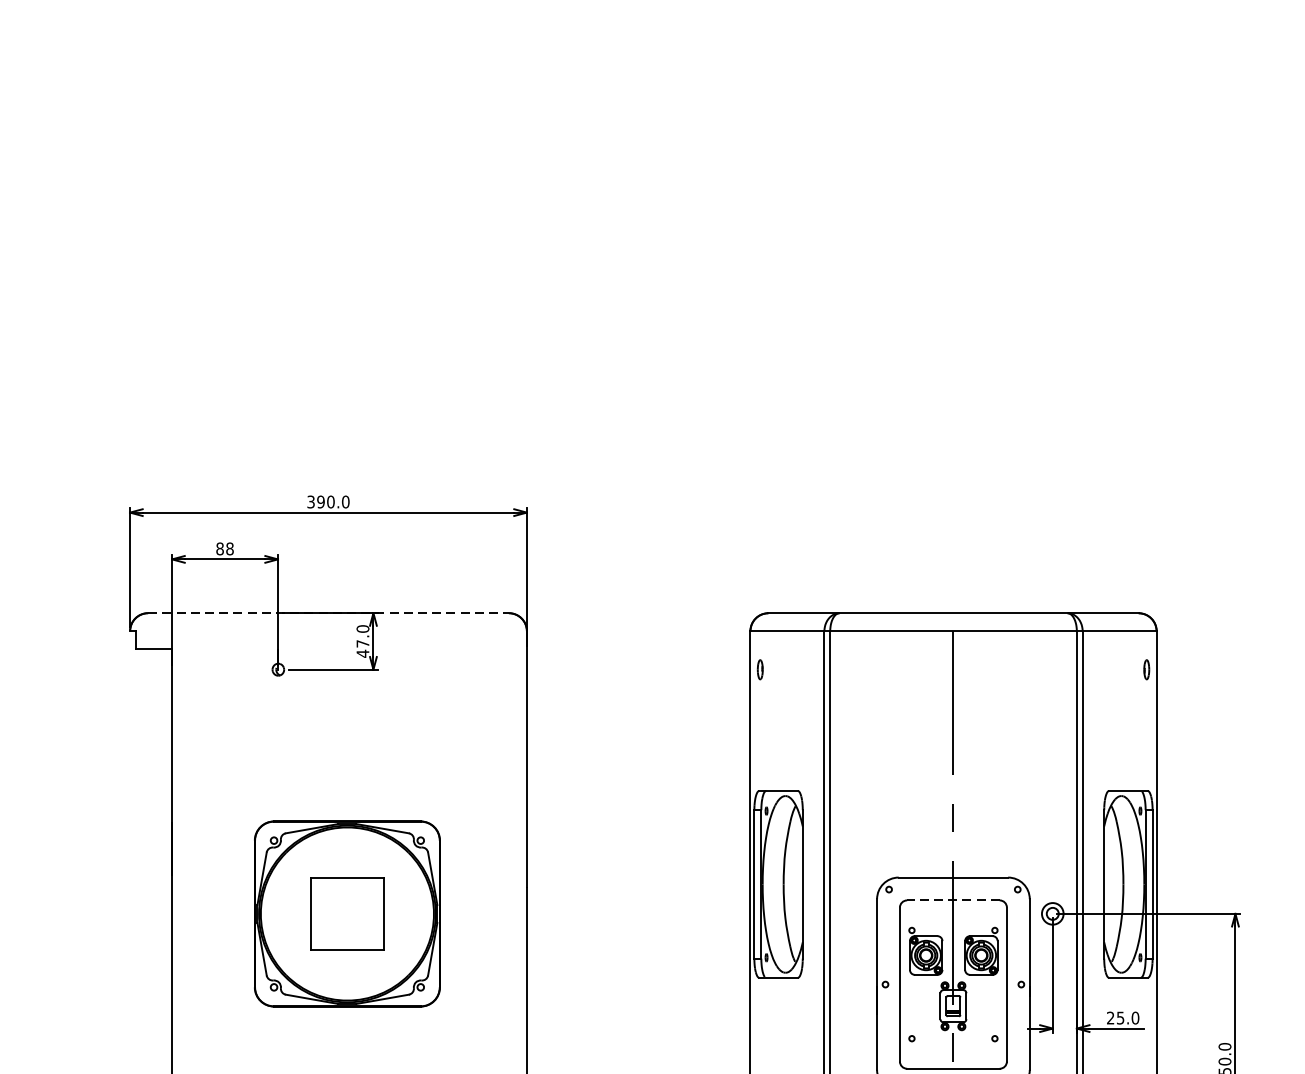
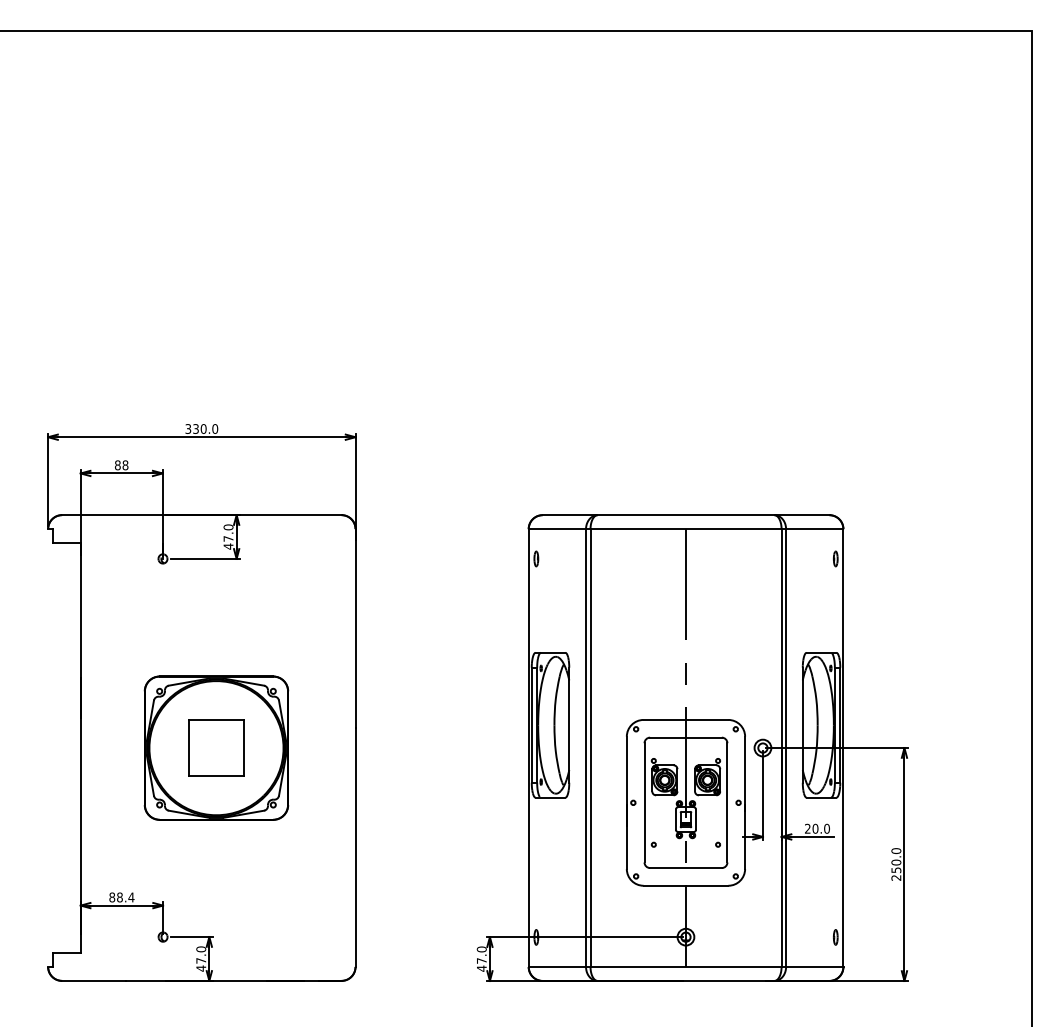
text: (320, 501) -> (195, 428), 390.0 -> 330.0
line: (328, 613) -> (201, 515), dashed -> solid
line: (952, 900) -> (685, 737), dashed -> solid
text: (1120, 1017) -> (815, 828), 25.0 -> 20.0

